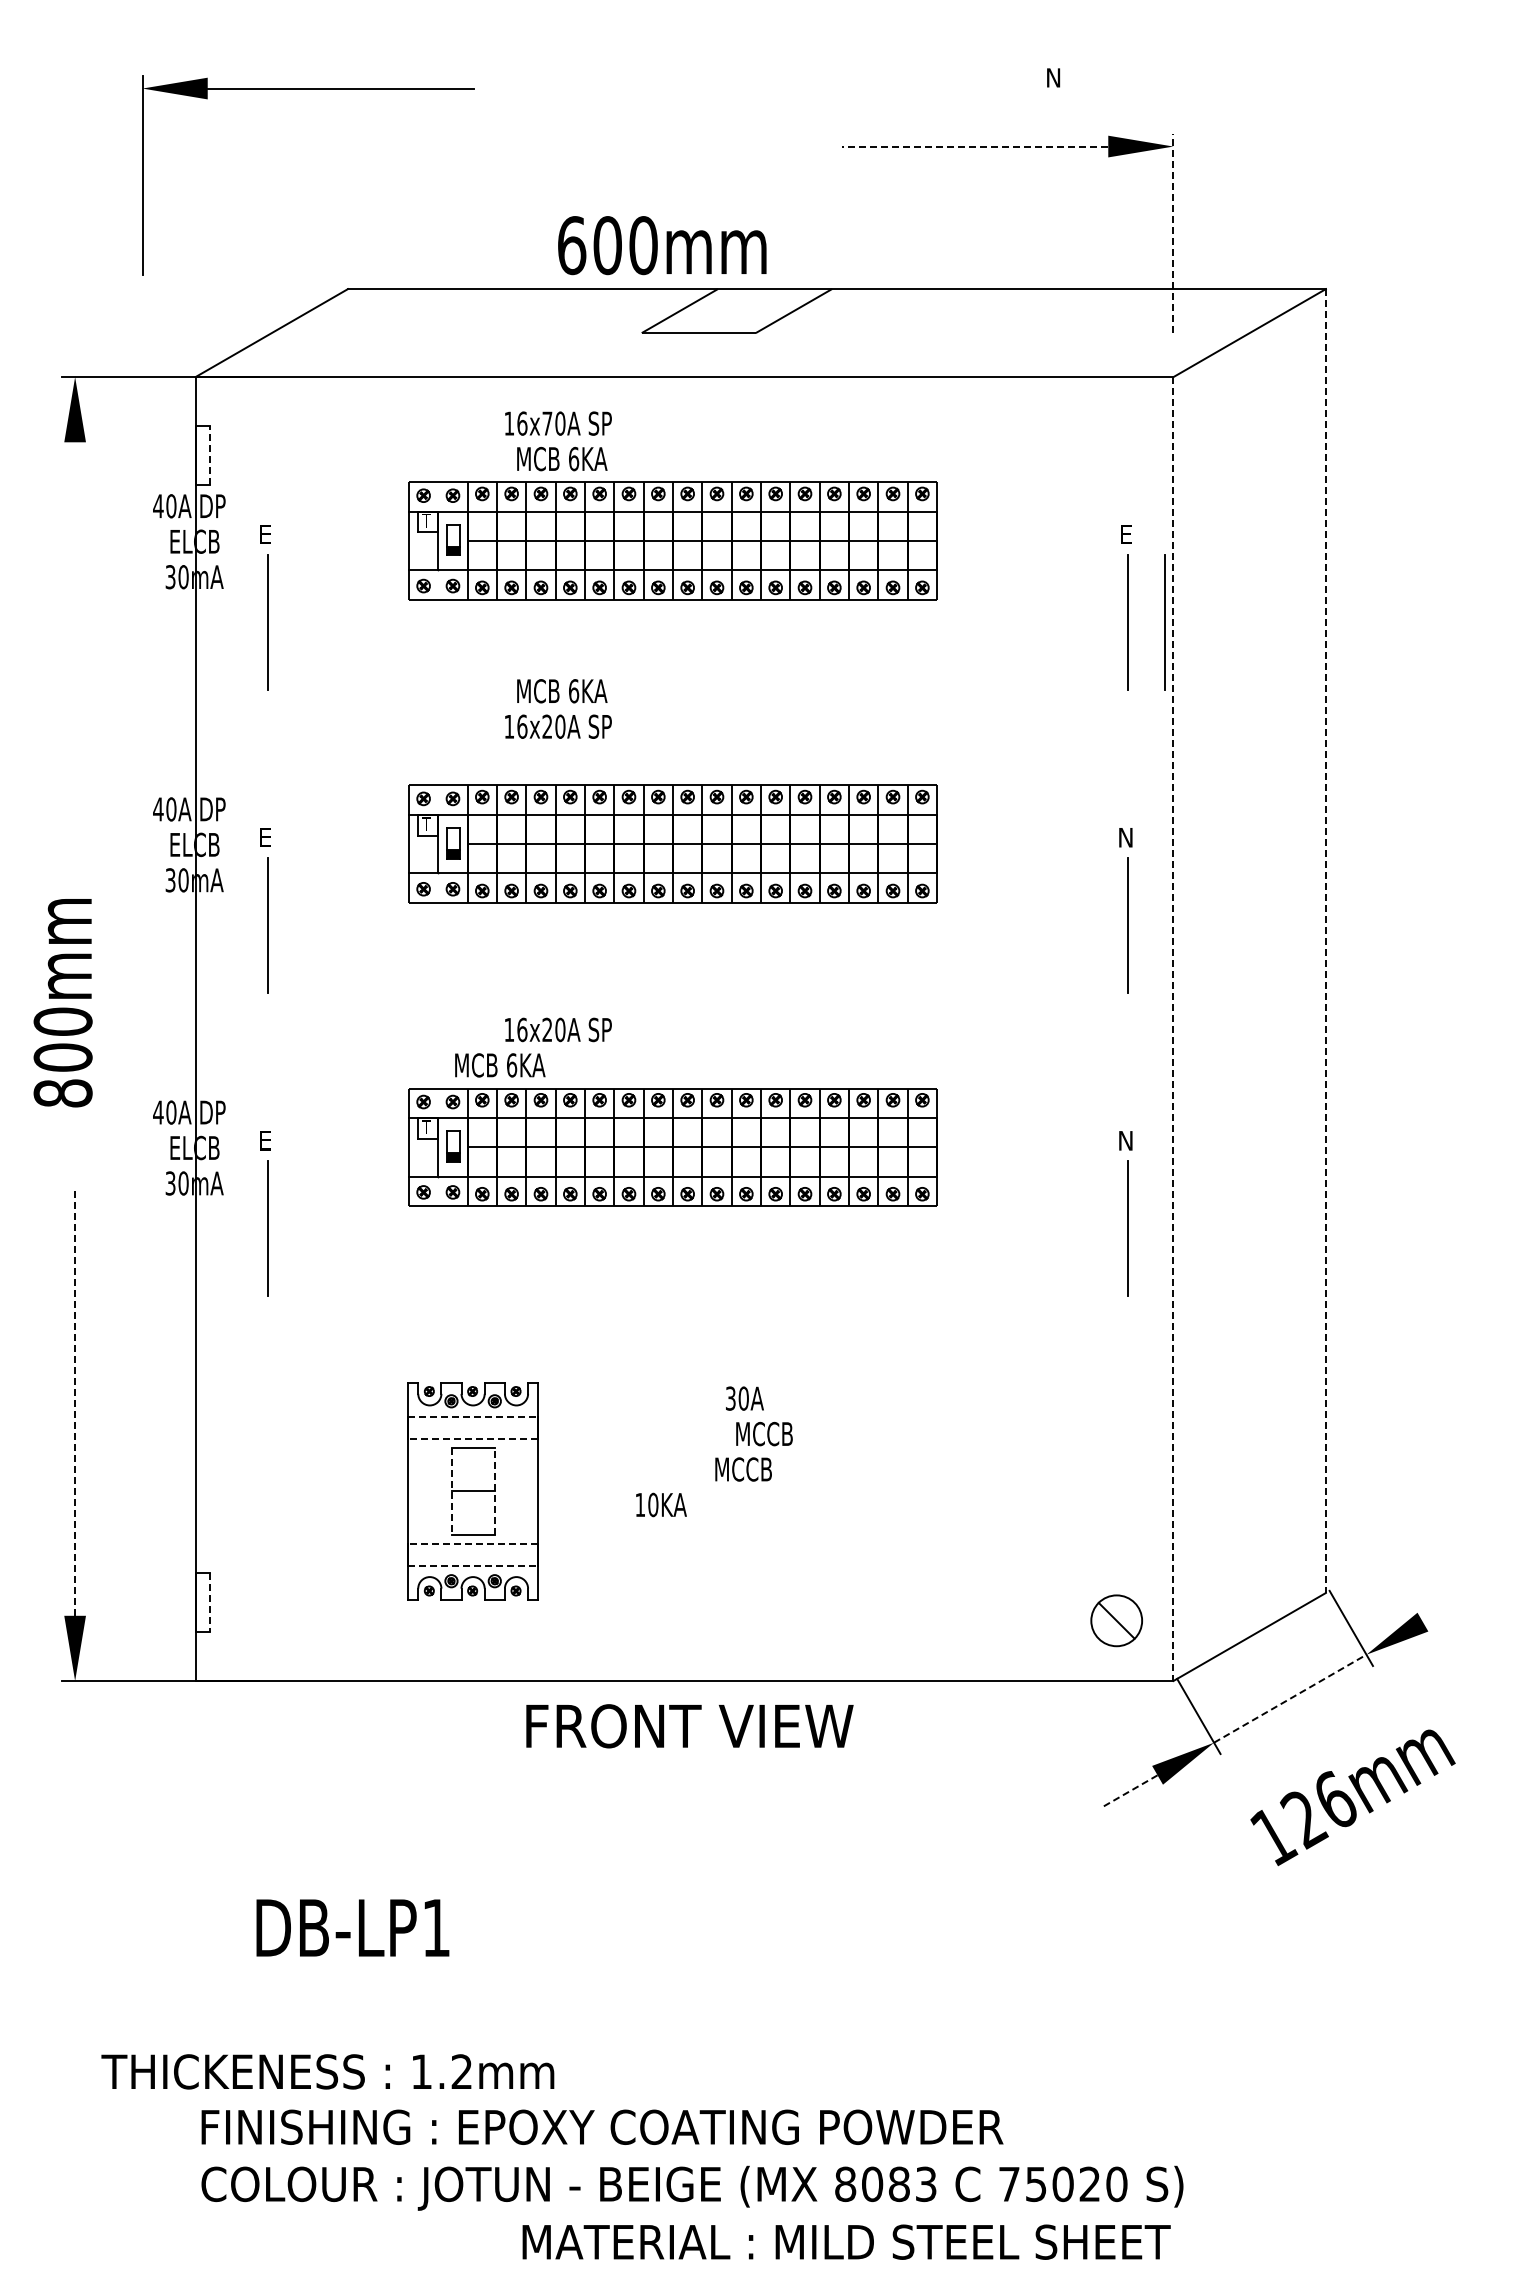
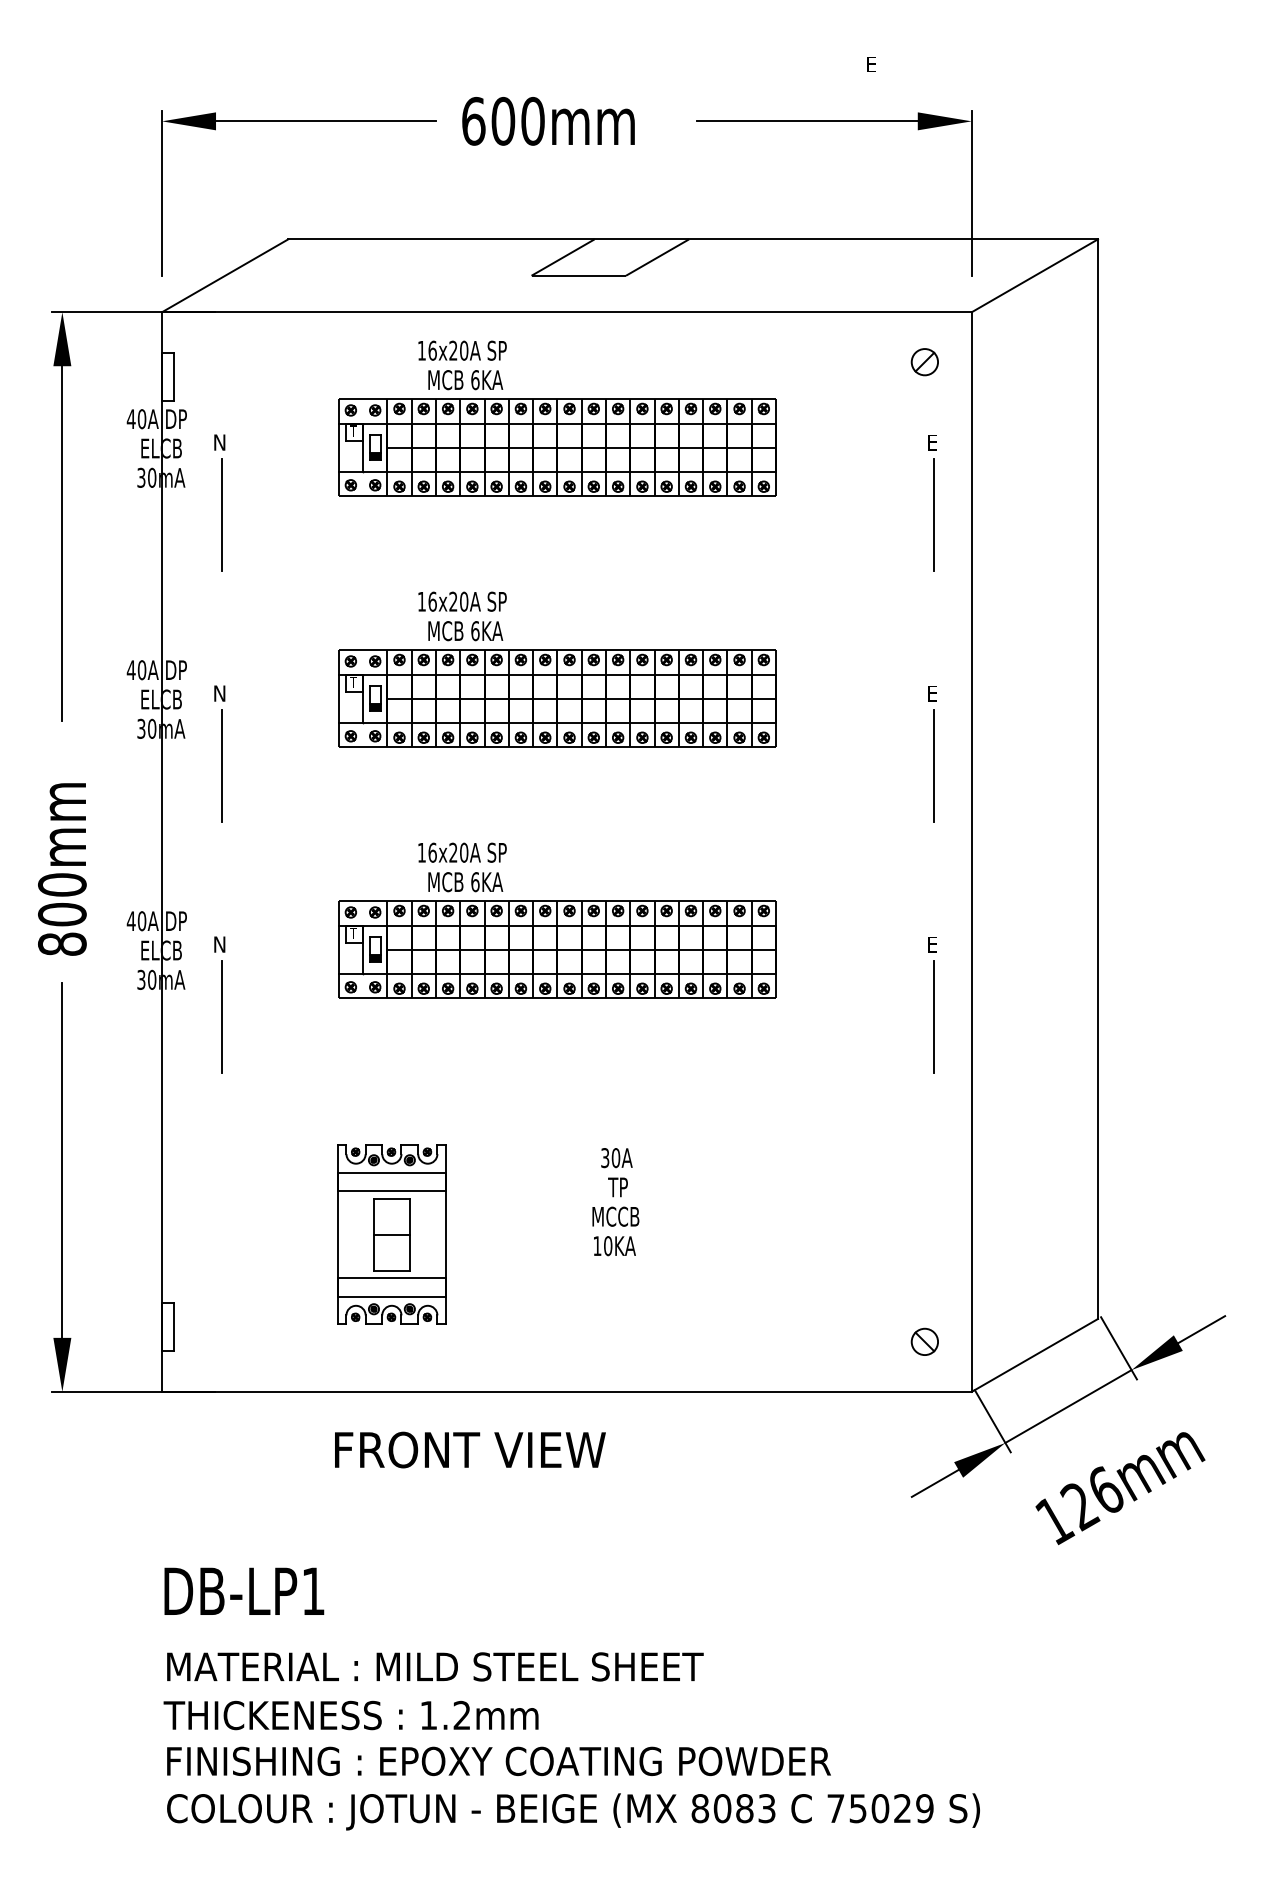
text: (1053, 77) -> (872, 64), N -> E
part: (308, 89) -> (299, 122), moved
line: (974, 146) -> (807, 121), dashed -> solid
line: (1173, 233) -> (971, 193), dashed -> solid
text: (662, 245) -> (548, 121), moved
text: (547, 423) -> (453, 350), 16x70A -> 16x20A
part: (1116, 437) -> (924, 362), added
line: (210, 454) -> (174, 376), dashed -> solid
text: (264, 534) -> (219, 442), E -> N
line: (1164, 622) -> (964, 515), removed
line: (75, 656) -> (62, 543), added
text: (562, 691) -> (465, 631), moved
text: (264, 837) -> (219, 693), E -> N
text: (1125, 837) -> (932, 693), N -> E
line: (1325, 941) -> (1097, 779), dashed -> solid
text: (62, 1003) -> (61, 869), moved
line: (1173, 1029) -> (971, 852), dashed -> solid
text: (500, 1065) -> (465, 882), moved
text: (264, 1140) -> (219, 944), E -> N
text: (1125, 1140) -> (932, 944), N -> E
line: (75, 1401) -> (62, 1160), dashed -> solid
line: (473, 1416) -> (392, 1172), dashed -> solid
text: (763, 1433) -> (632, 1186), MCCB -> TP
line: (473, 1438) -> (392, 1191), dashed -> solid
line: (494, 1490) -> (409, 1234), dashed -> solid
line: (451, 1491) -> (373, 1234), dashed -> solid
text: (661, 1504) -> (614, 1245), moved
line: (473, 1543) -> (392, 1278), dashed -> solid
line: (473, 1565) -> (392, 1296), dashed -> solid
line: (210, 1603) -> (174, 1327), dashed -> solid
line: (1450, 1605) -> (1201, 1329), added
part: (1116, 1620) -> (924, 1341), size x0.62
line: (1290, 1698) -> (1068, 1406), dashed -> solid
text: (689, 1726) -> (470, 1450), moved
line: (1129, 1791) -> (935, 1483), dashed -> solid
text: (352, 1927) -> (243, 1590), moved
text: (327, 2071) -> (350, 1715), moved
text: (1116, 2184) -> (924, 1808), 75020 -> 75029
text: (846, 2241) -> (435, 1666), moved

